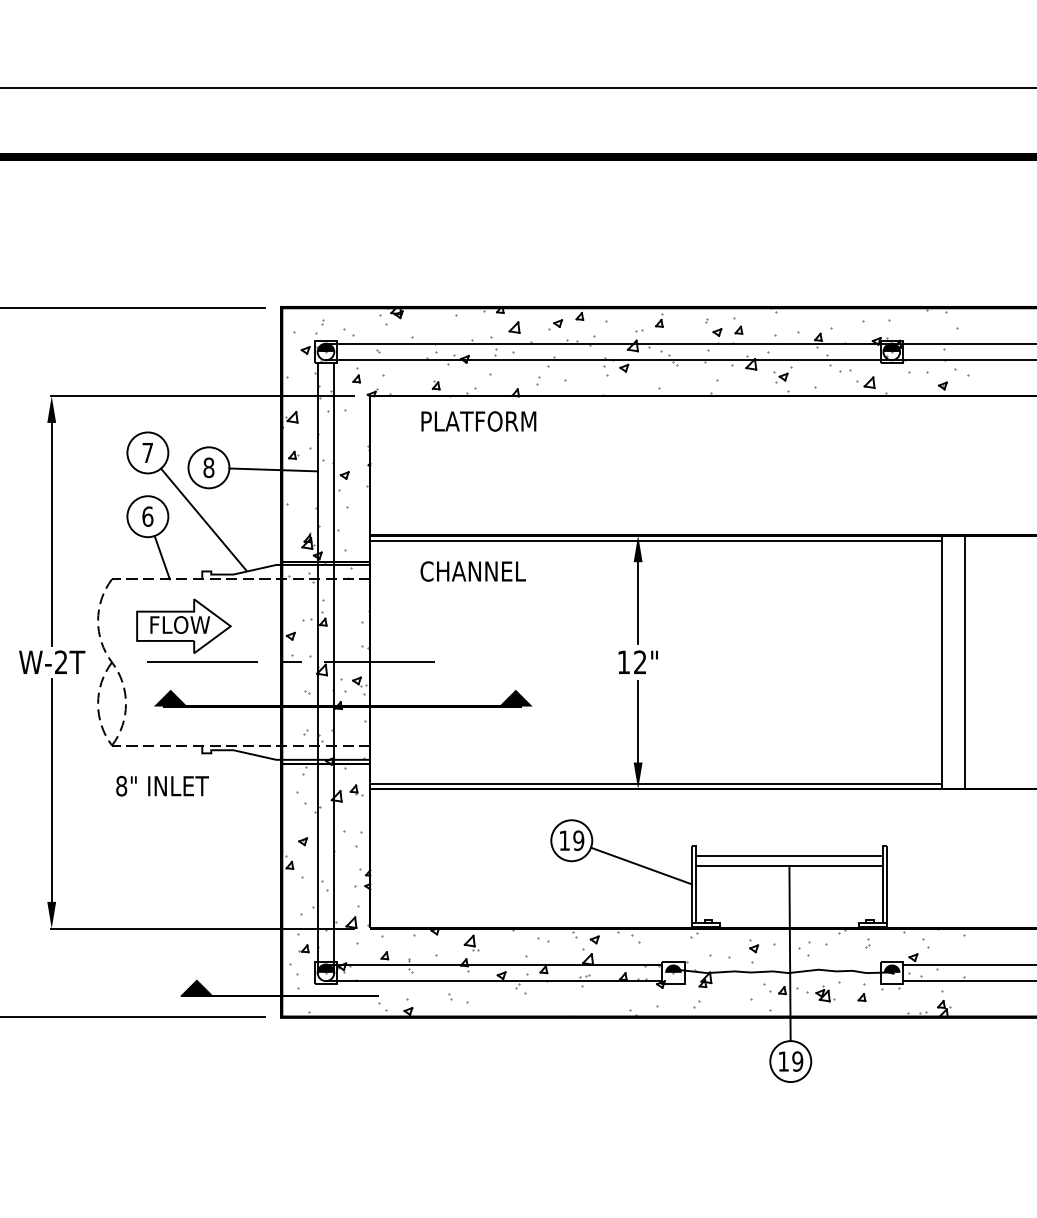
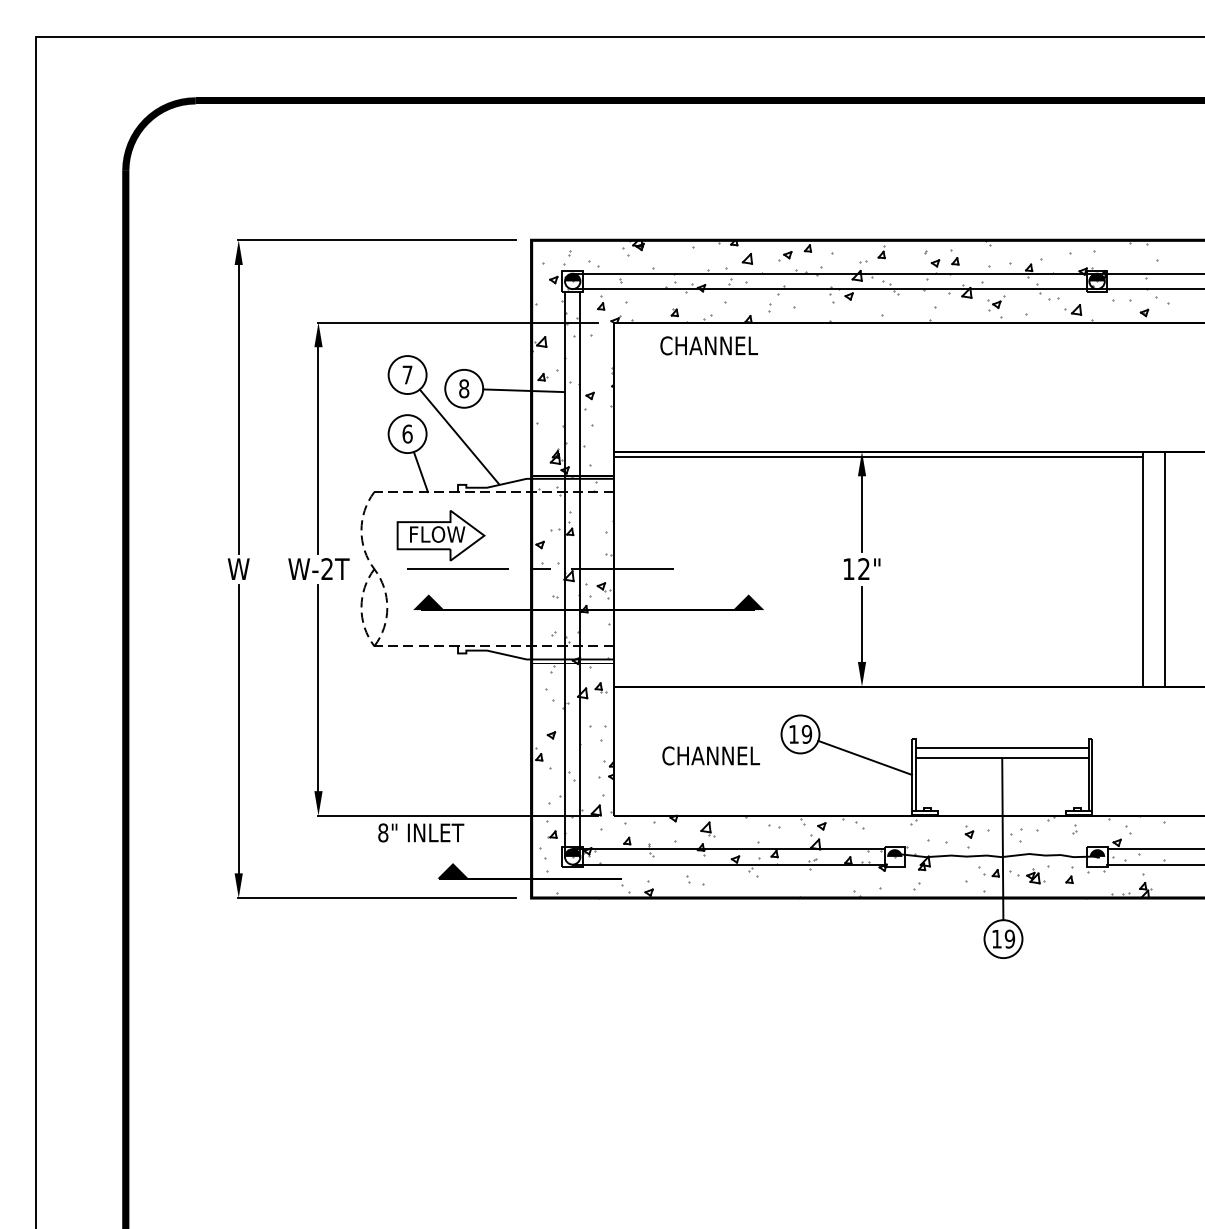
text: (477, 421) -> (713, 345), PLATFORM -> CHANNEL
text: (472, 571) -> (710, 755), moved
line: (655, 783) -> (878, 681), removed
text: (162, 785) -> (421, 832), moved

